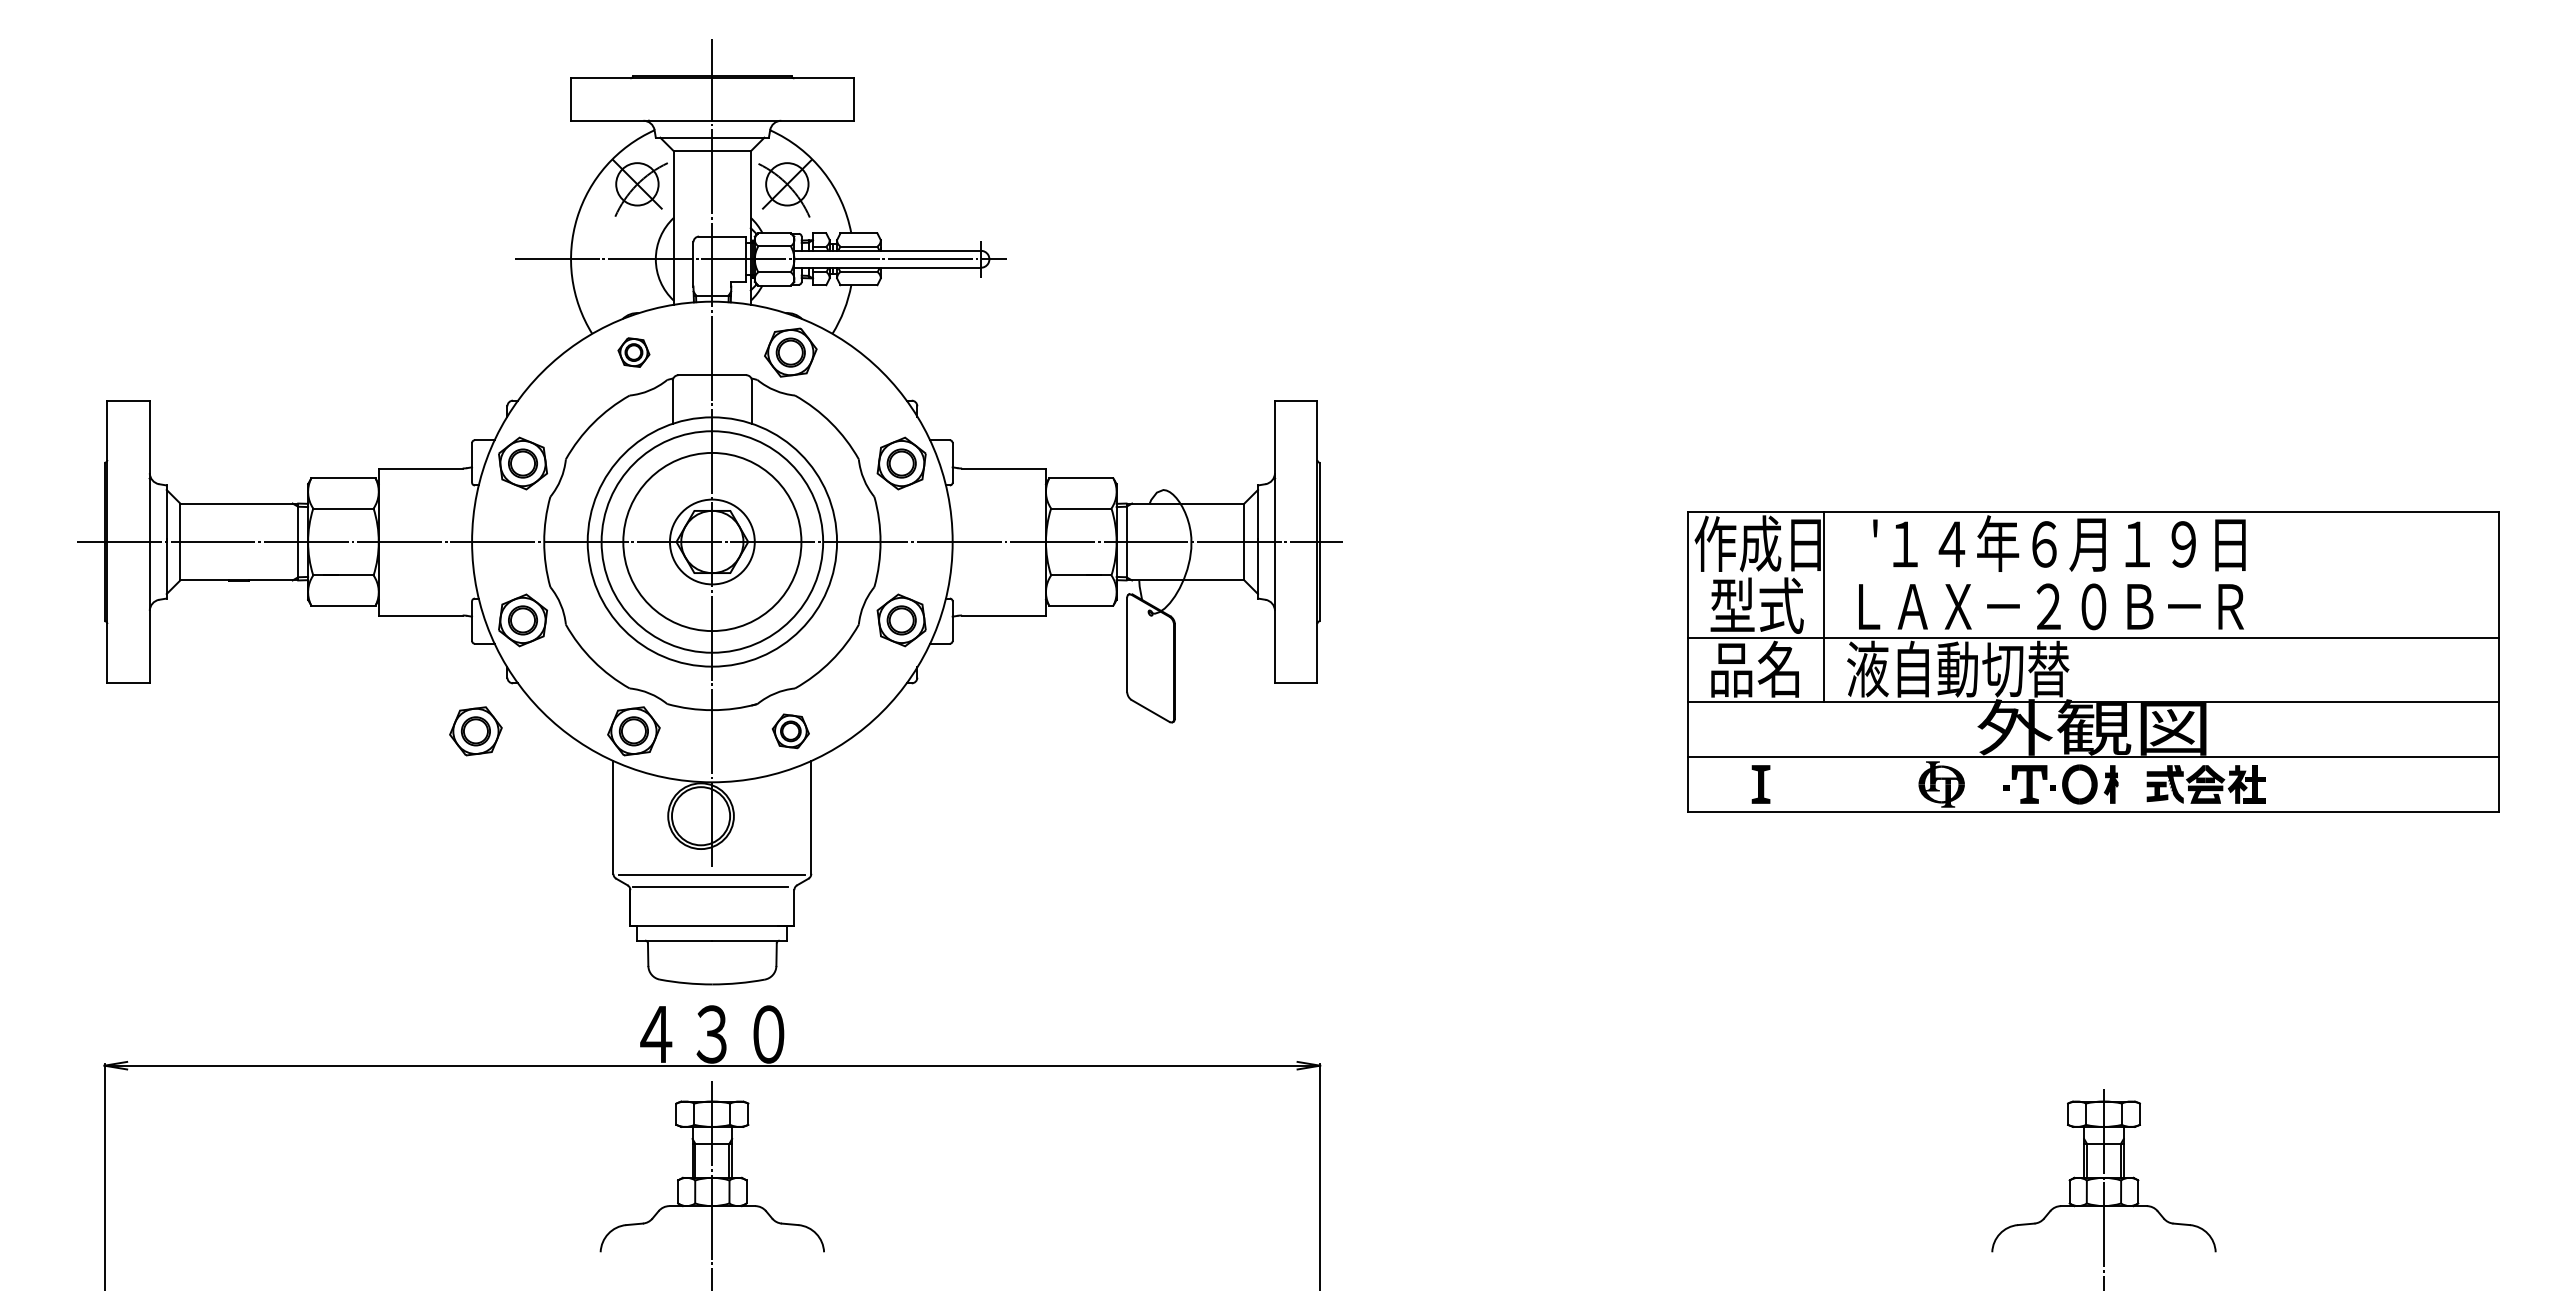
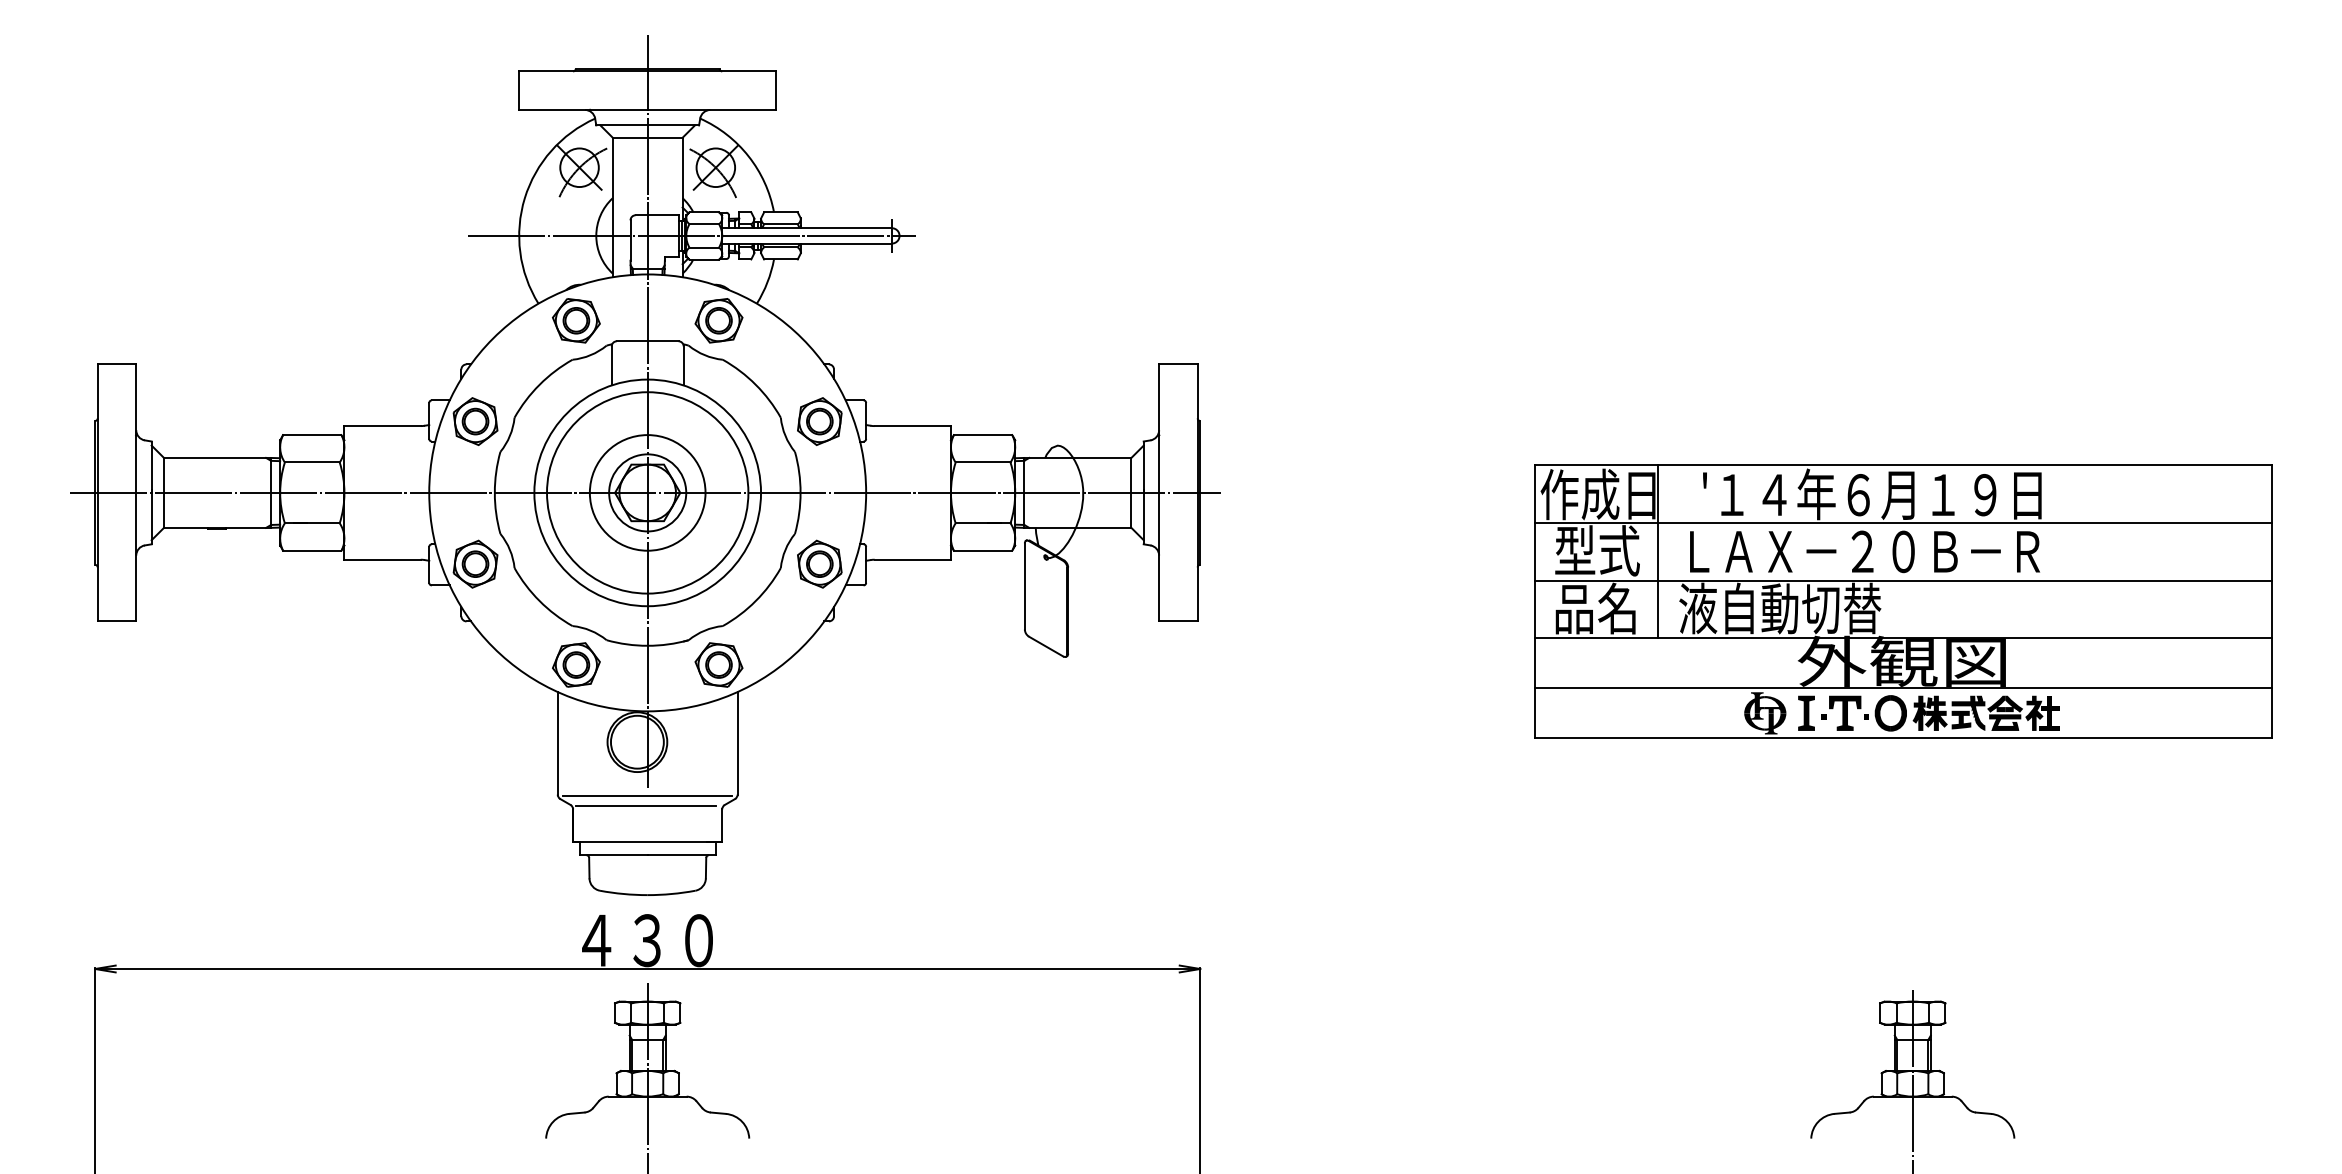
part: (633, 352) -> (575, 320), size x1.67
circle: (711, 541) -> (646, 492), size x0.71
line: (2093, 575) -> (1903, 523), added
part: (475, 731) -> (432, 665), removed
part: (790, 731) -> (718, 665), size x1.43
part: (1760, 784) -> (1806, 713), moved
fill: (2129, 784) -> (1936, 713), added

